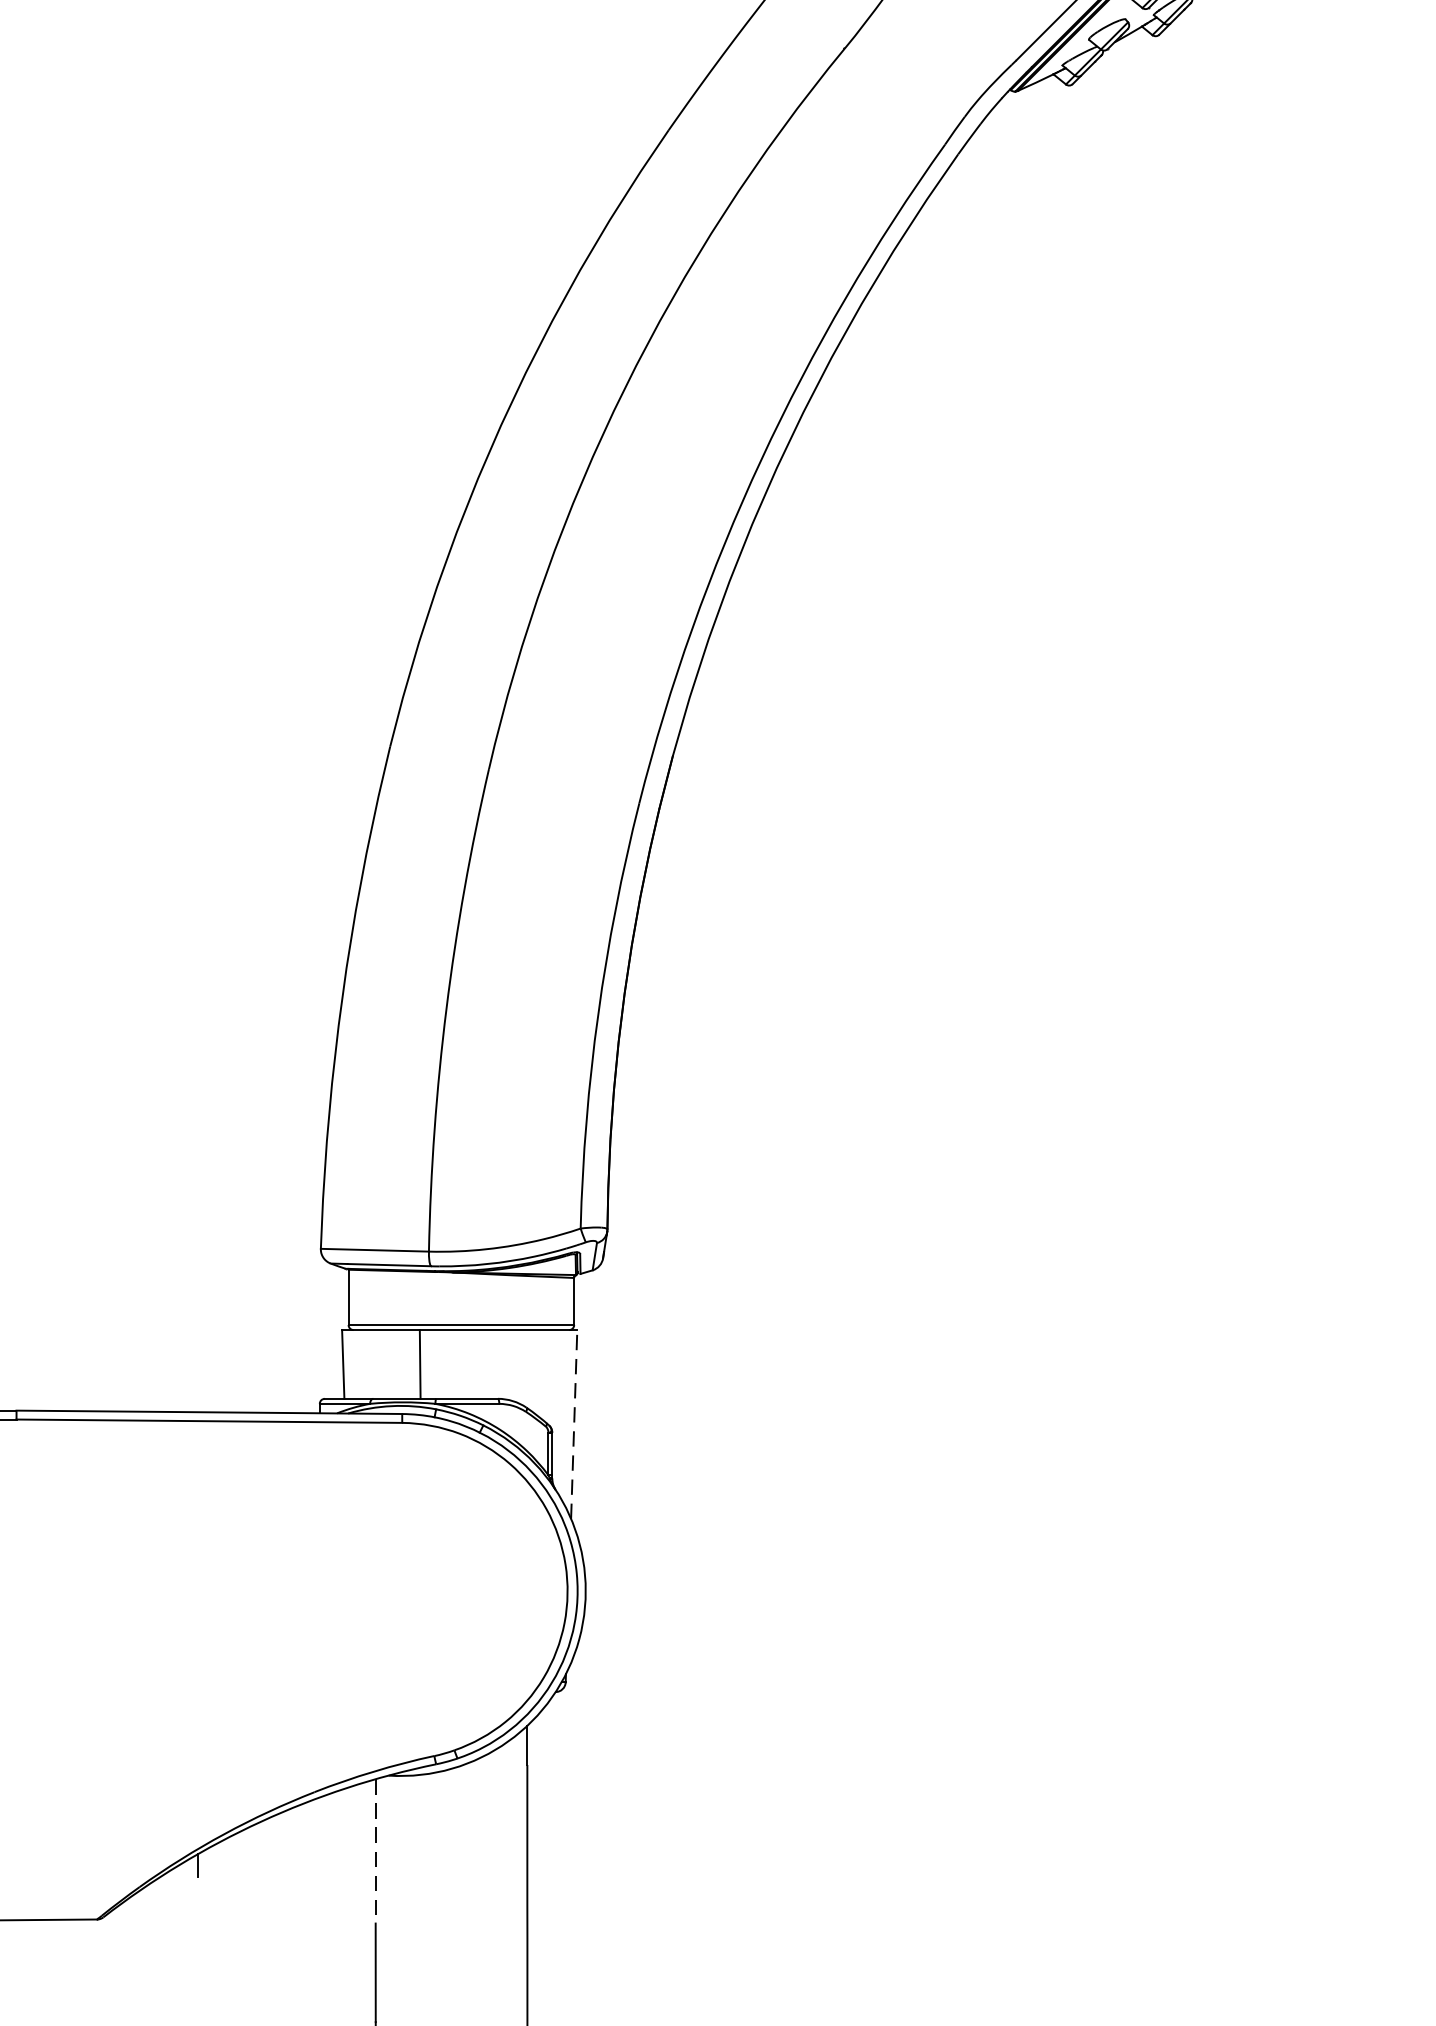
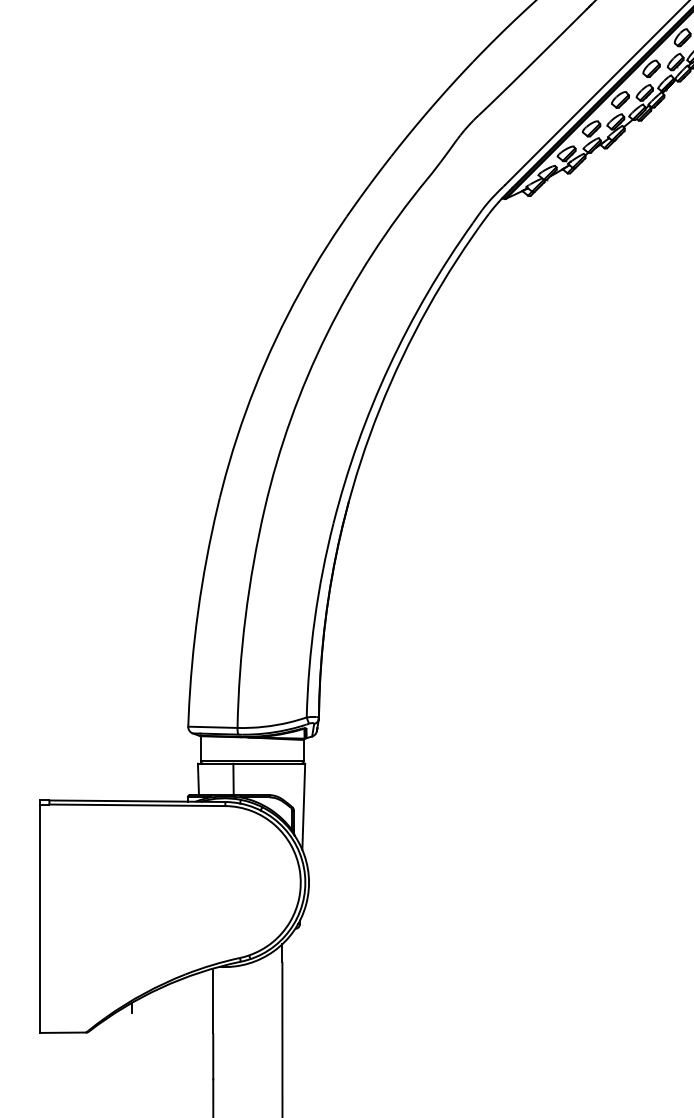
line: (573, 1423) -> (303, 806), dashed -> solid
line: (376, 1849) -> (213, 1000), dashed -> solid

